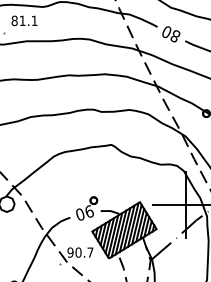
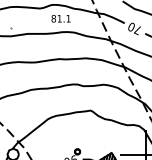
text: (24, 20) -> (61, 18), moved
text: (174, 36) -> (137, 30), 80 -> 70

